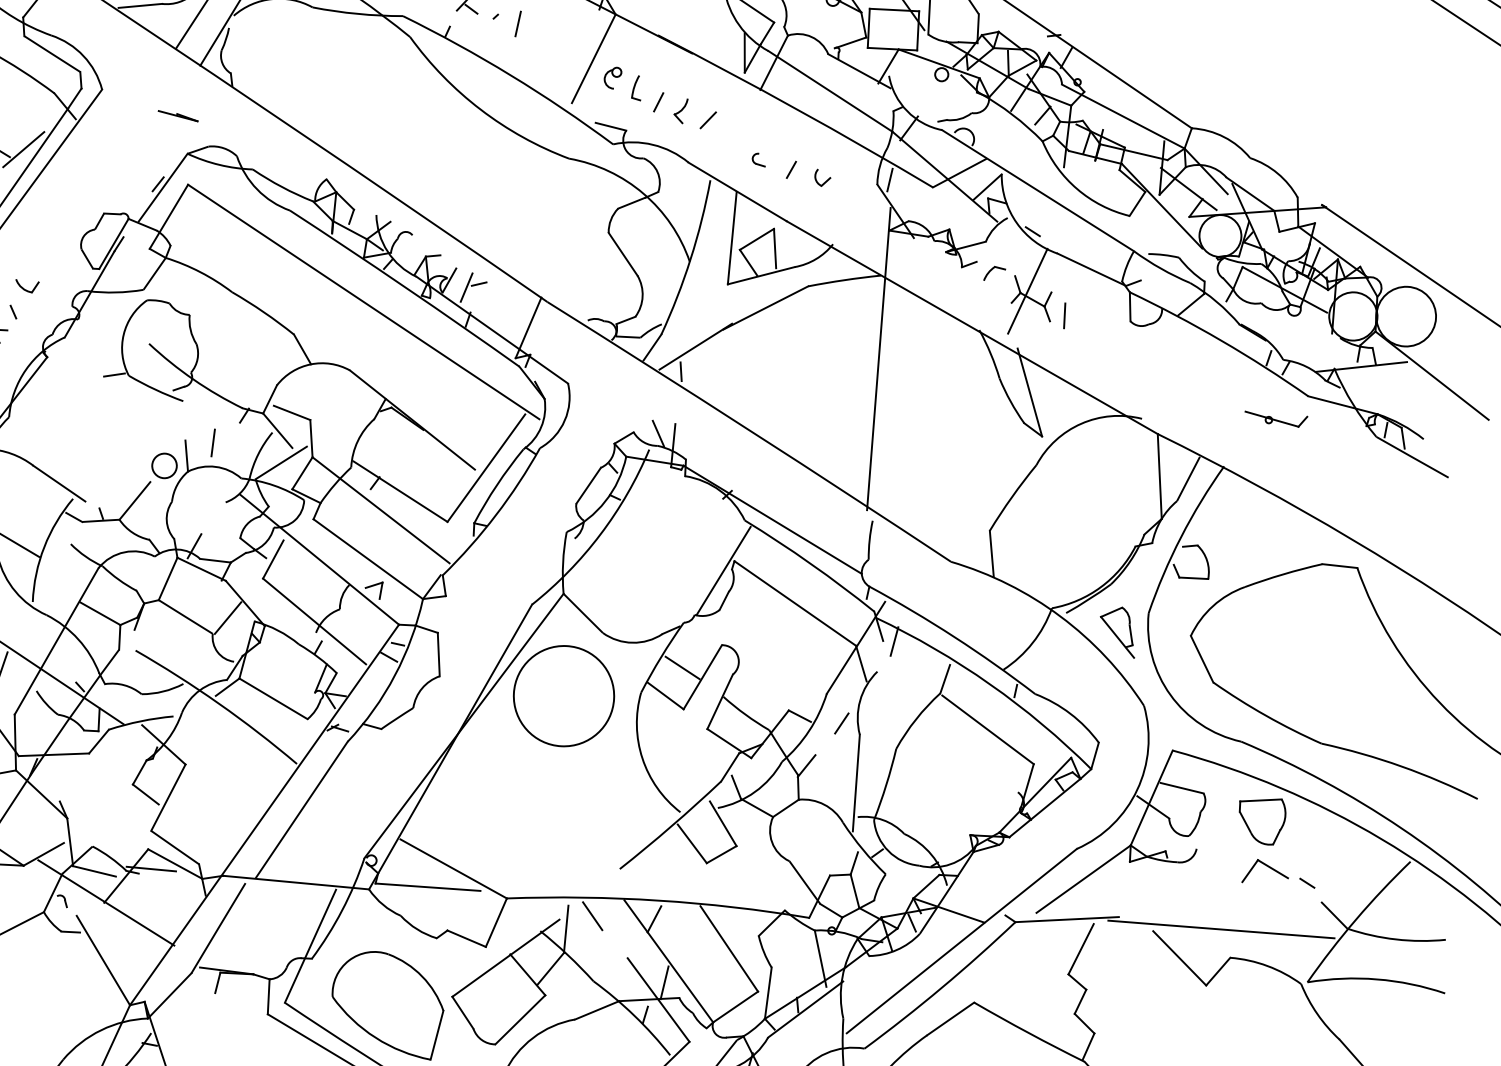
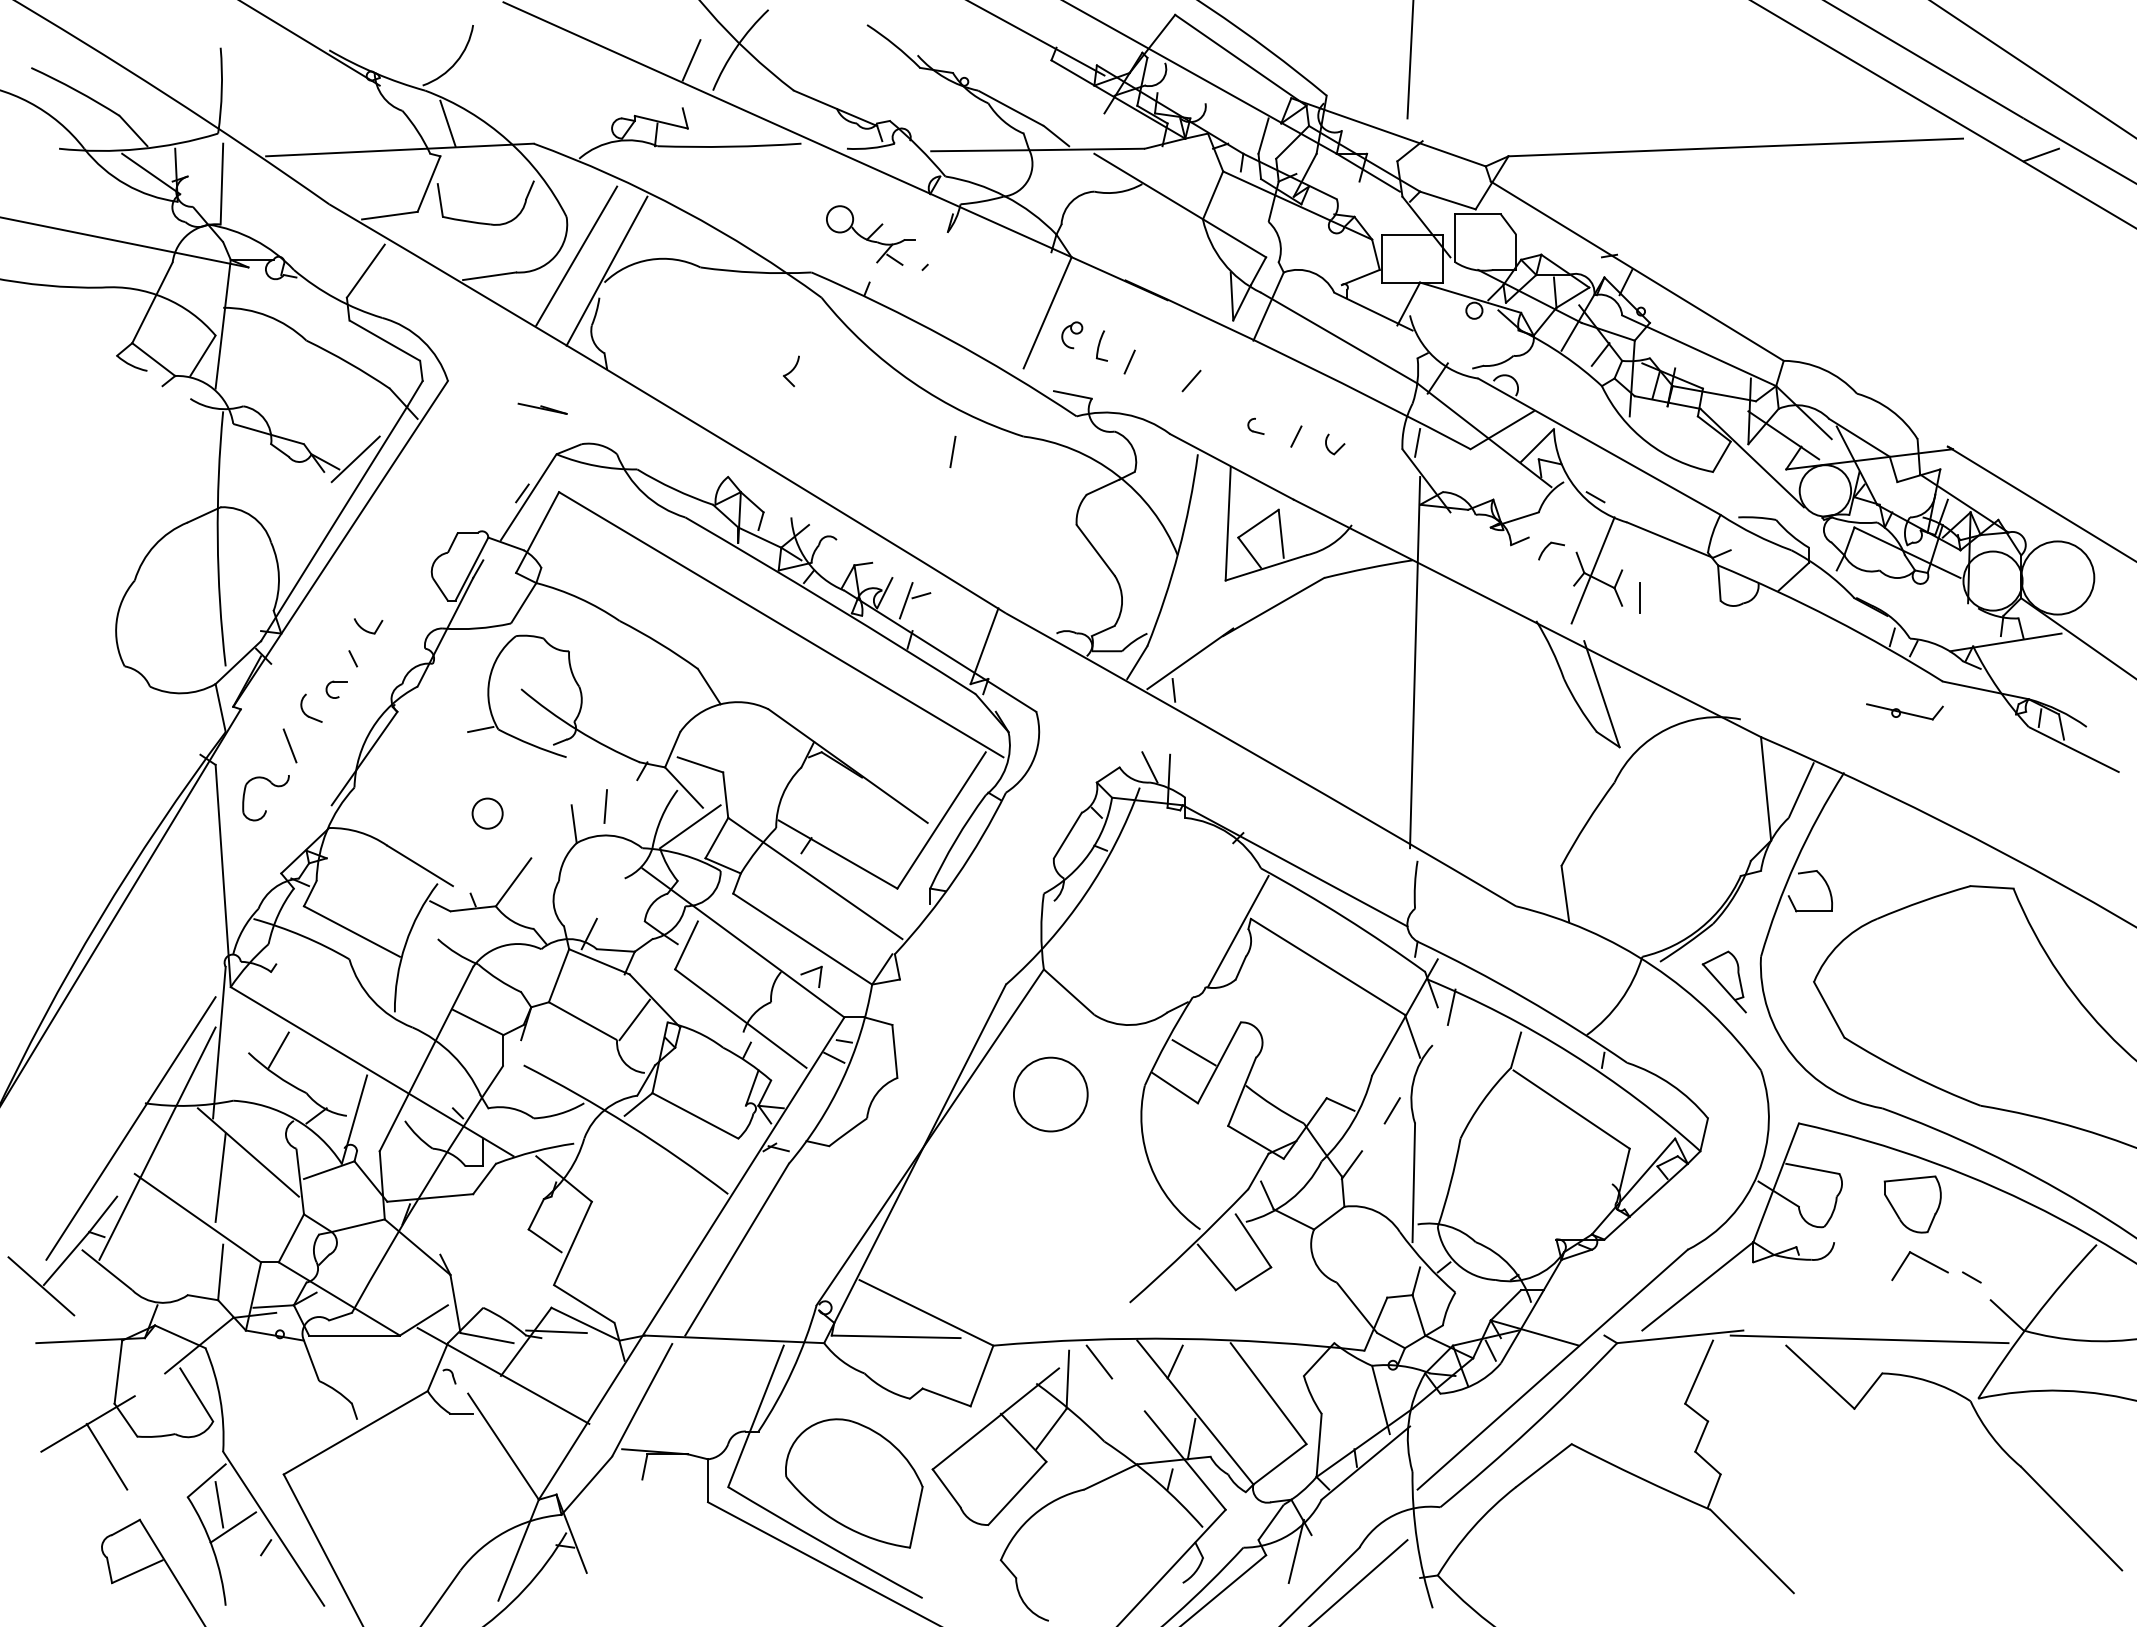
line: (517, 23) -> (952, 451), moved
part: (680, 111) -> (791, 371), moved
circle: (164, 465) -> (487, 813), moved
circle: (563, 696) -> (1050, 1094), size x0.6

